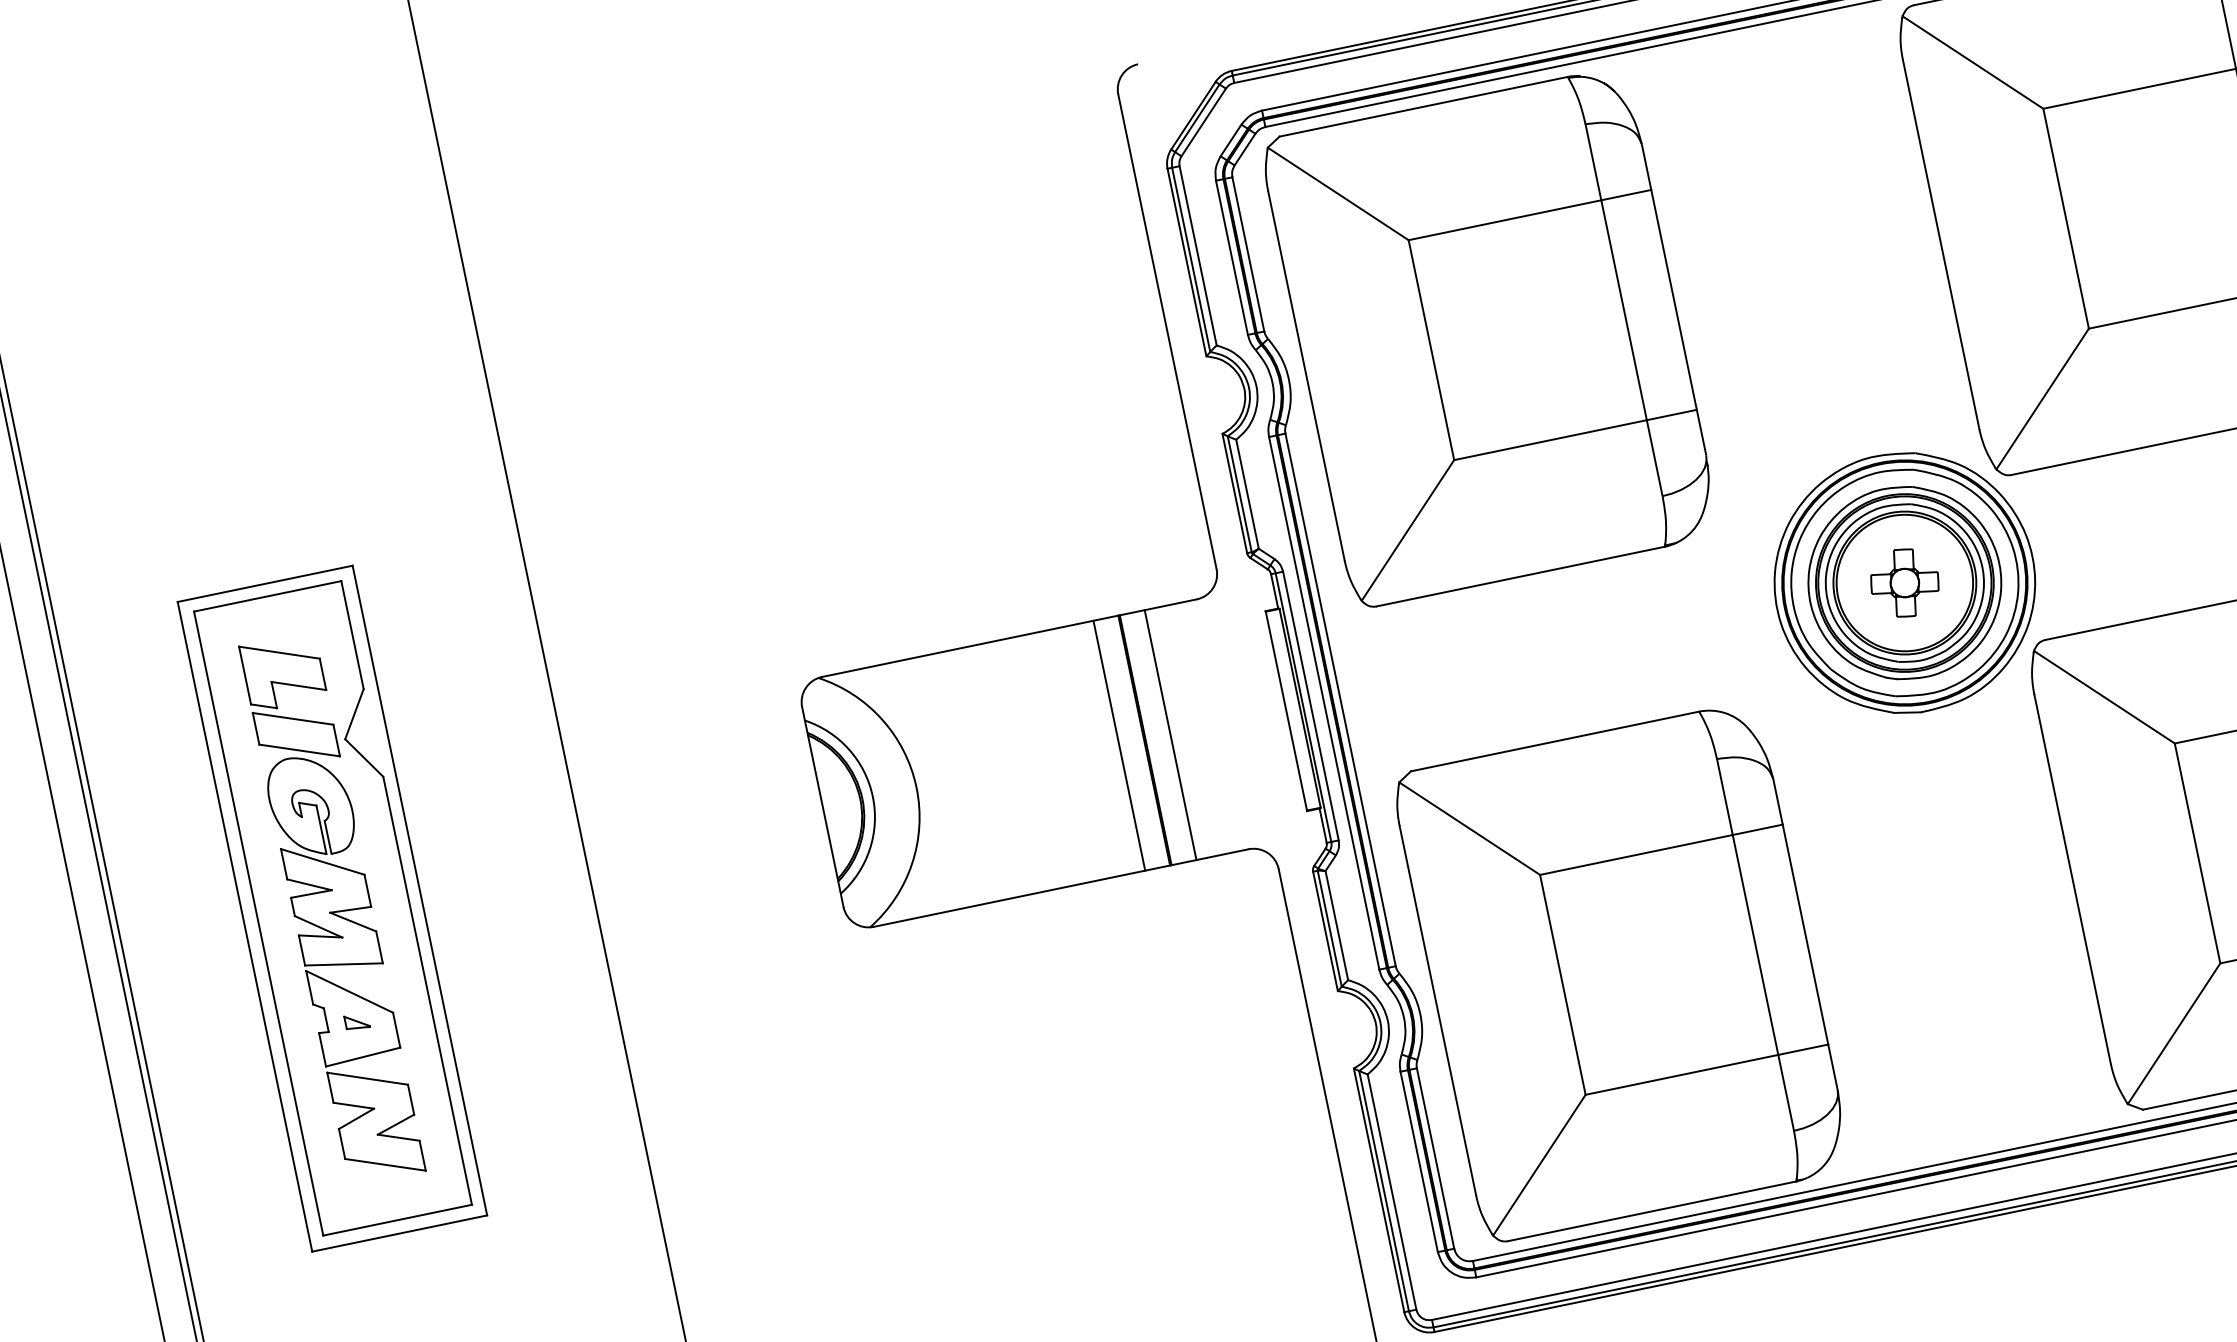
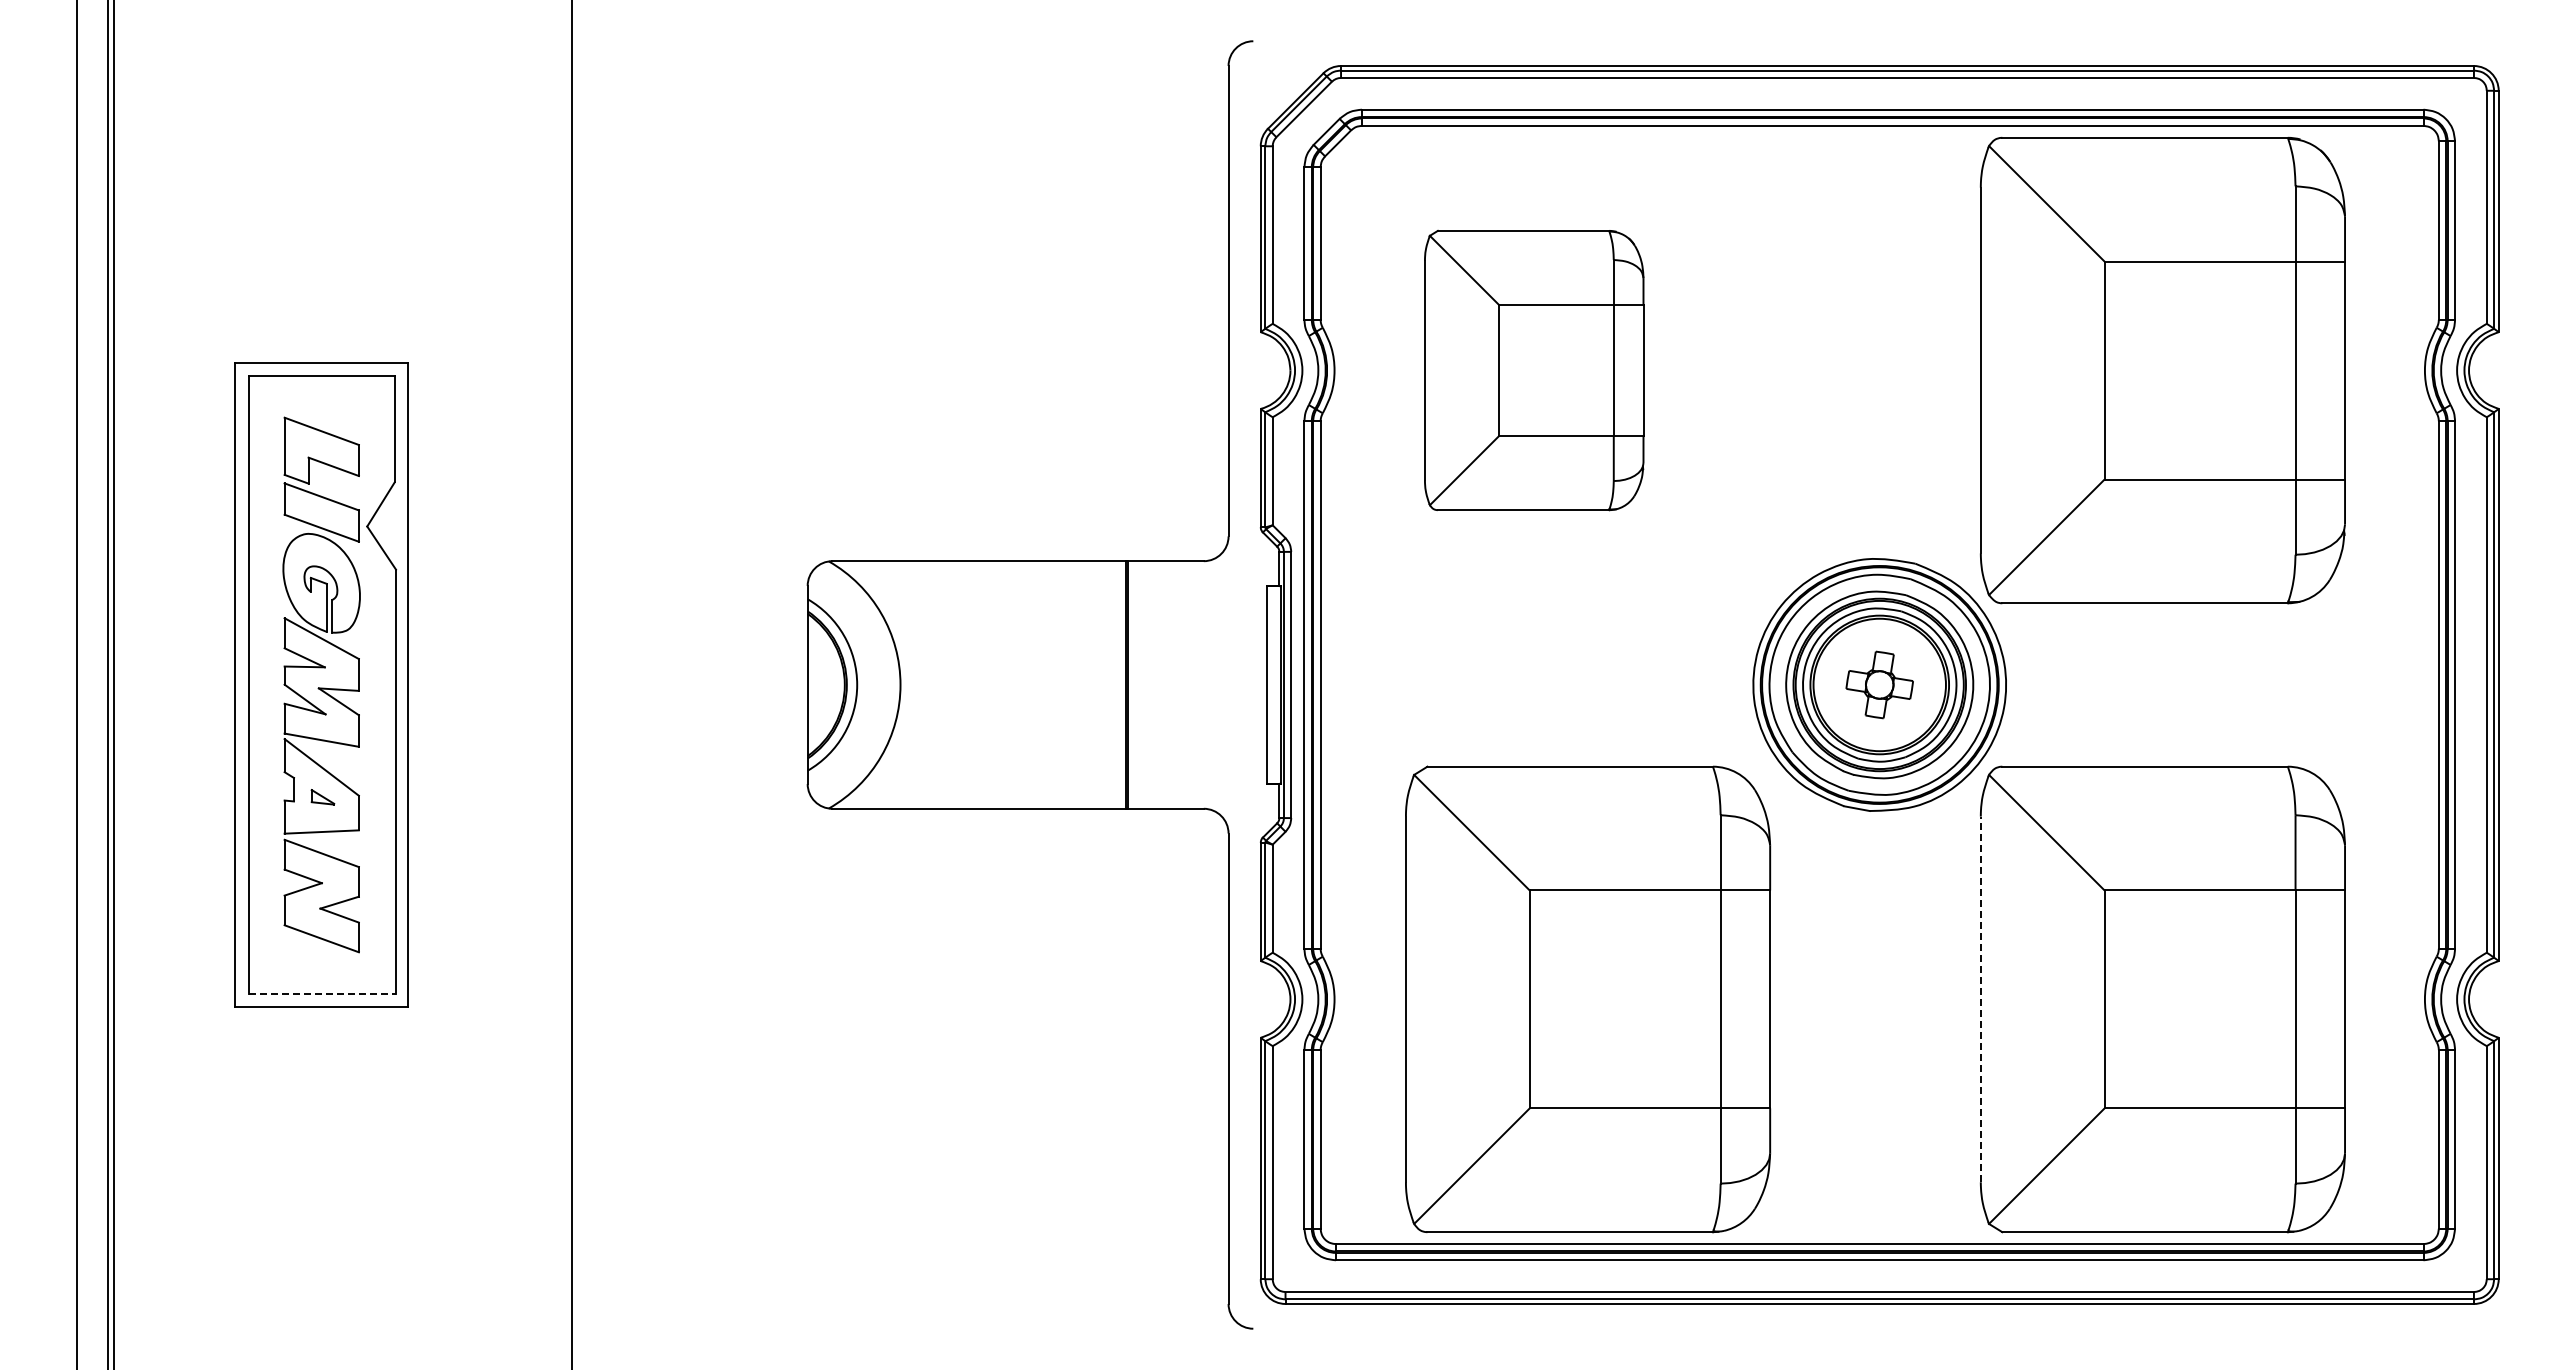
part: (1490, 337) -> (1534, 370), size x0.6
line: (1170, 734) -> (1152, 684), removed
line: (1119, 745) -> (1101, 684), removed
line: (2072, 879) -> (1980, 999), solid -> dashed
part: (1622, 972) -> (1588, 999), moved
line: (397, 1219) -> (322, 993), solid -> dashed

